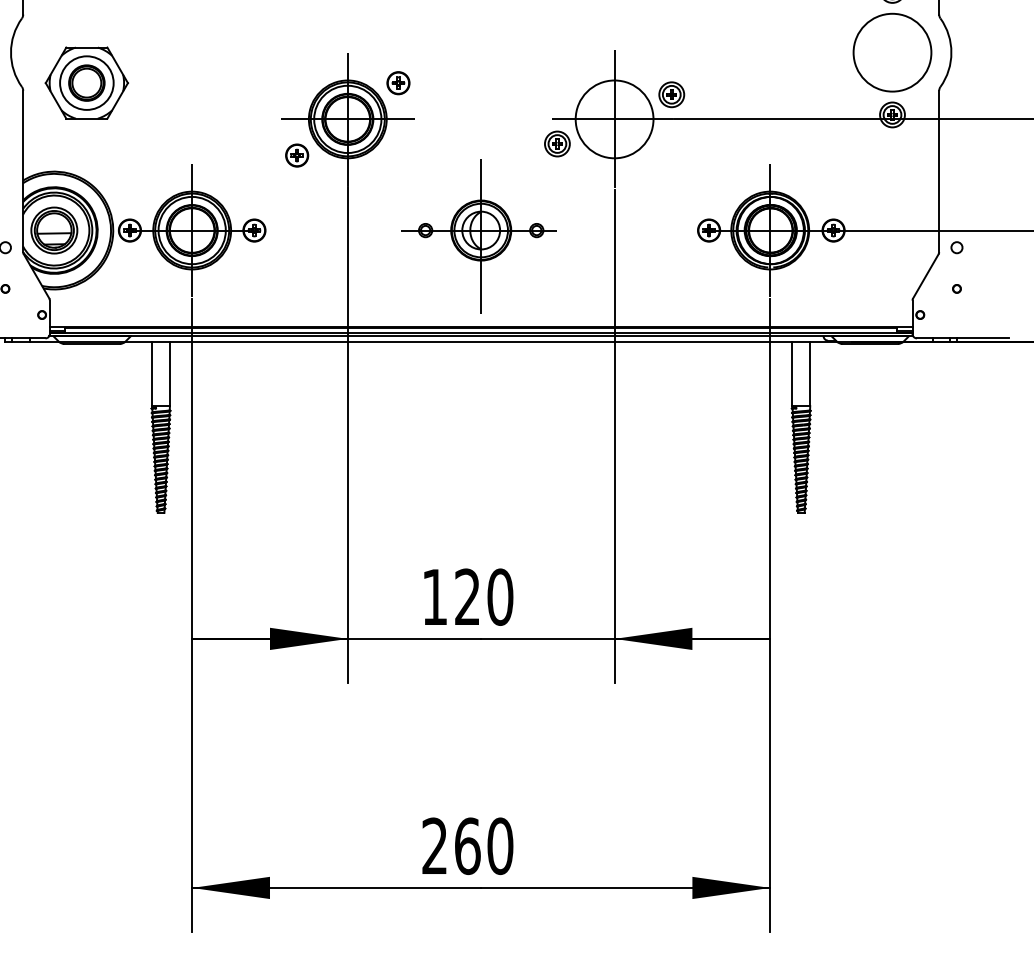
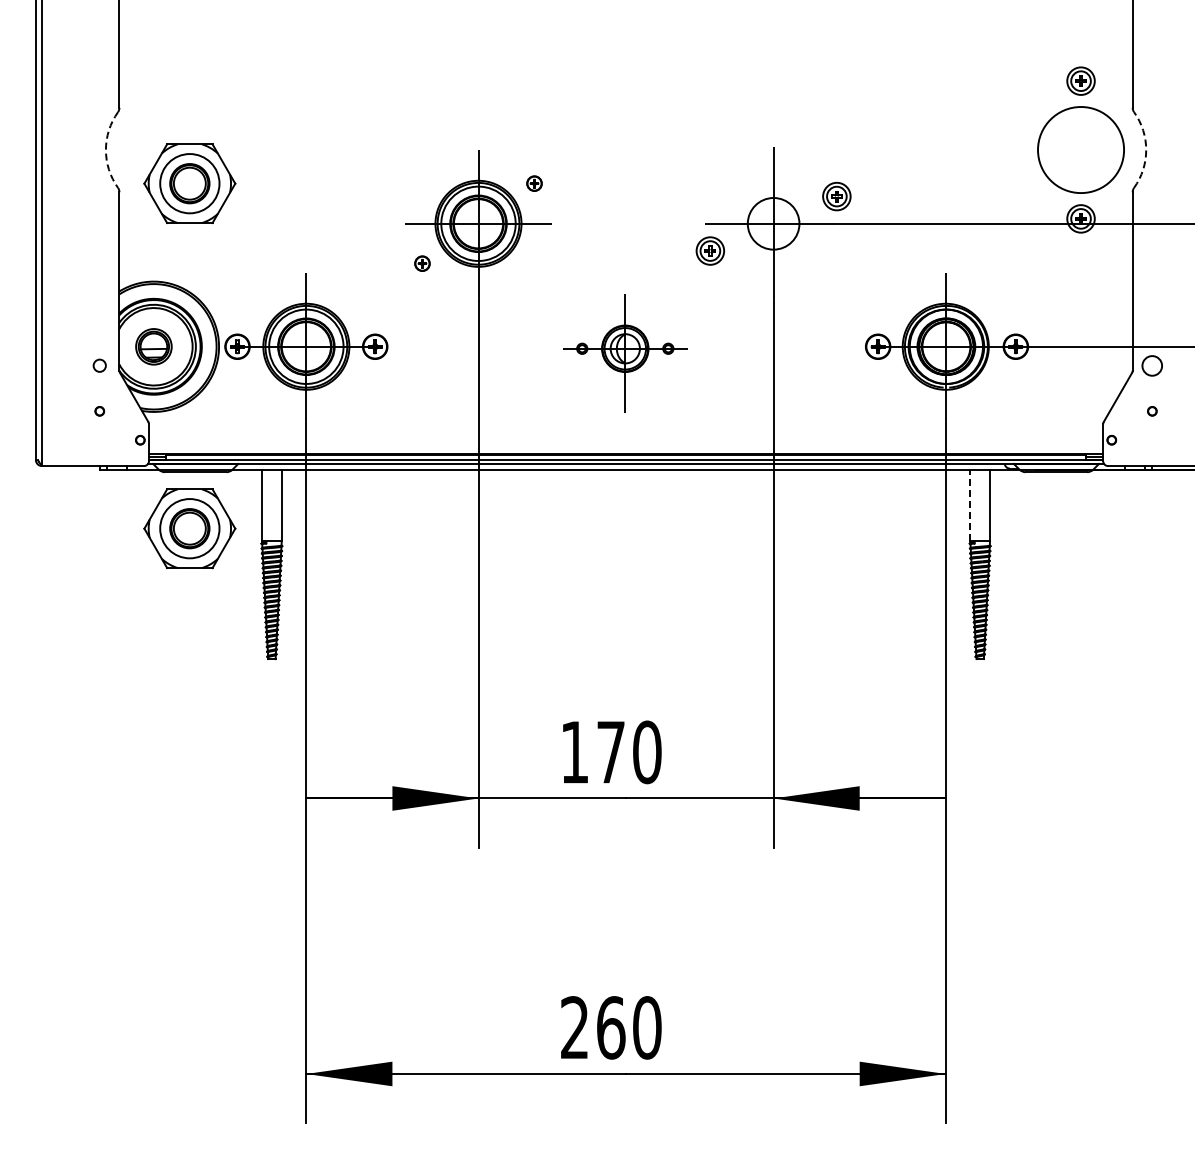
arc: (10, 53) -> (105, 150), solid -> dashed
arc: (951, 53) -> (1146, 150), solid -> dashed
part: (398, 82) -> (534, 183), size x0.6
circle: (614, 119) -> (773, 223), size x0.6
part: (297, 155) -> (422, 263), size x0.6
part: (54, 230) -> (153, 346), size x0.7
part: (478, 236) -> (623, 353), size x0.7
circle: (957, 247) -> (1152, 365), size x1.6
line: (792, 374) -> (970, 505), solid -> dashed
part: (86, 394) -> (189, 528), added
text: (467, 596) -> (610, 751), 120 -> 170

